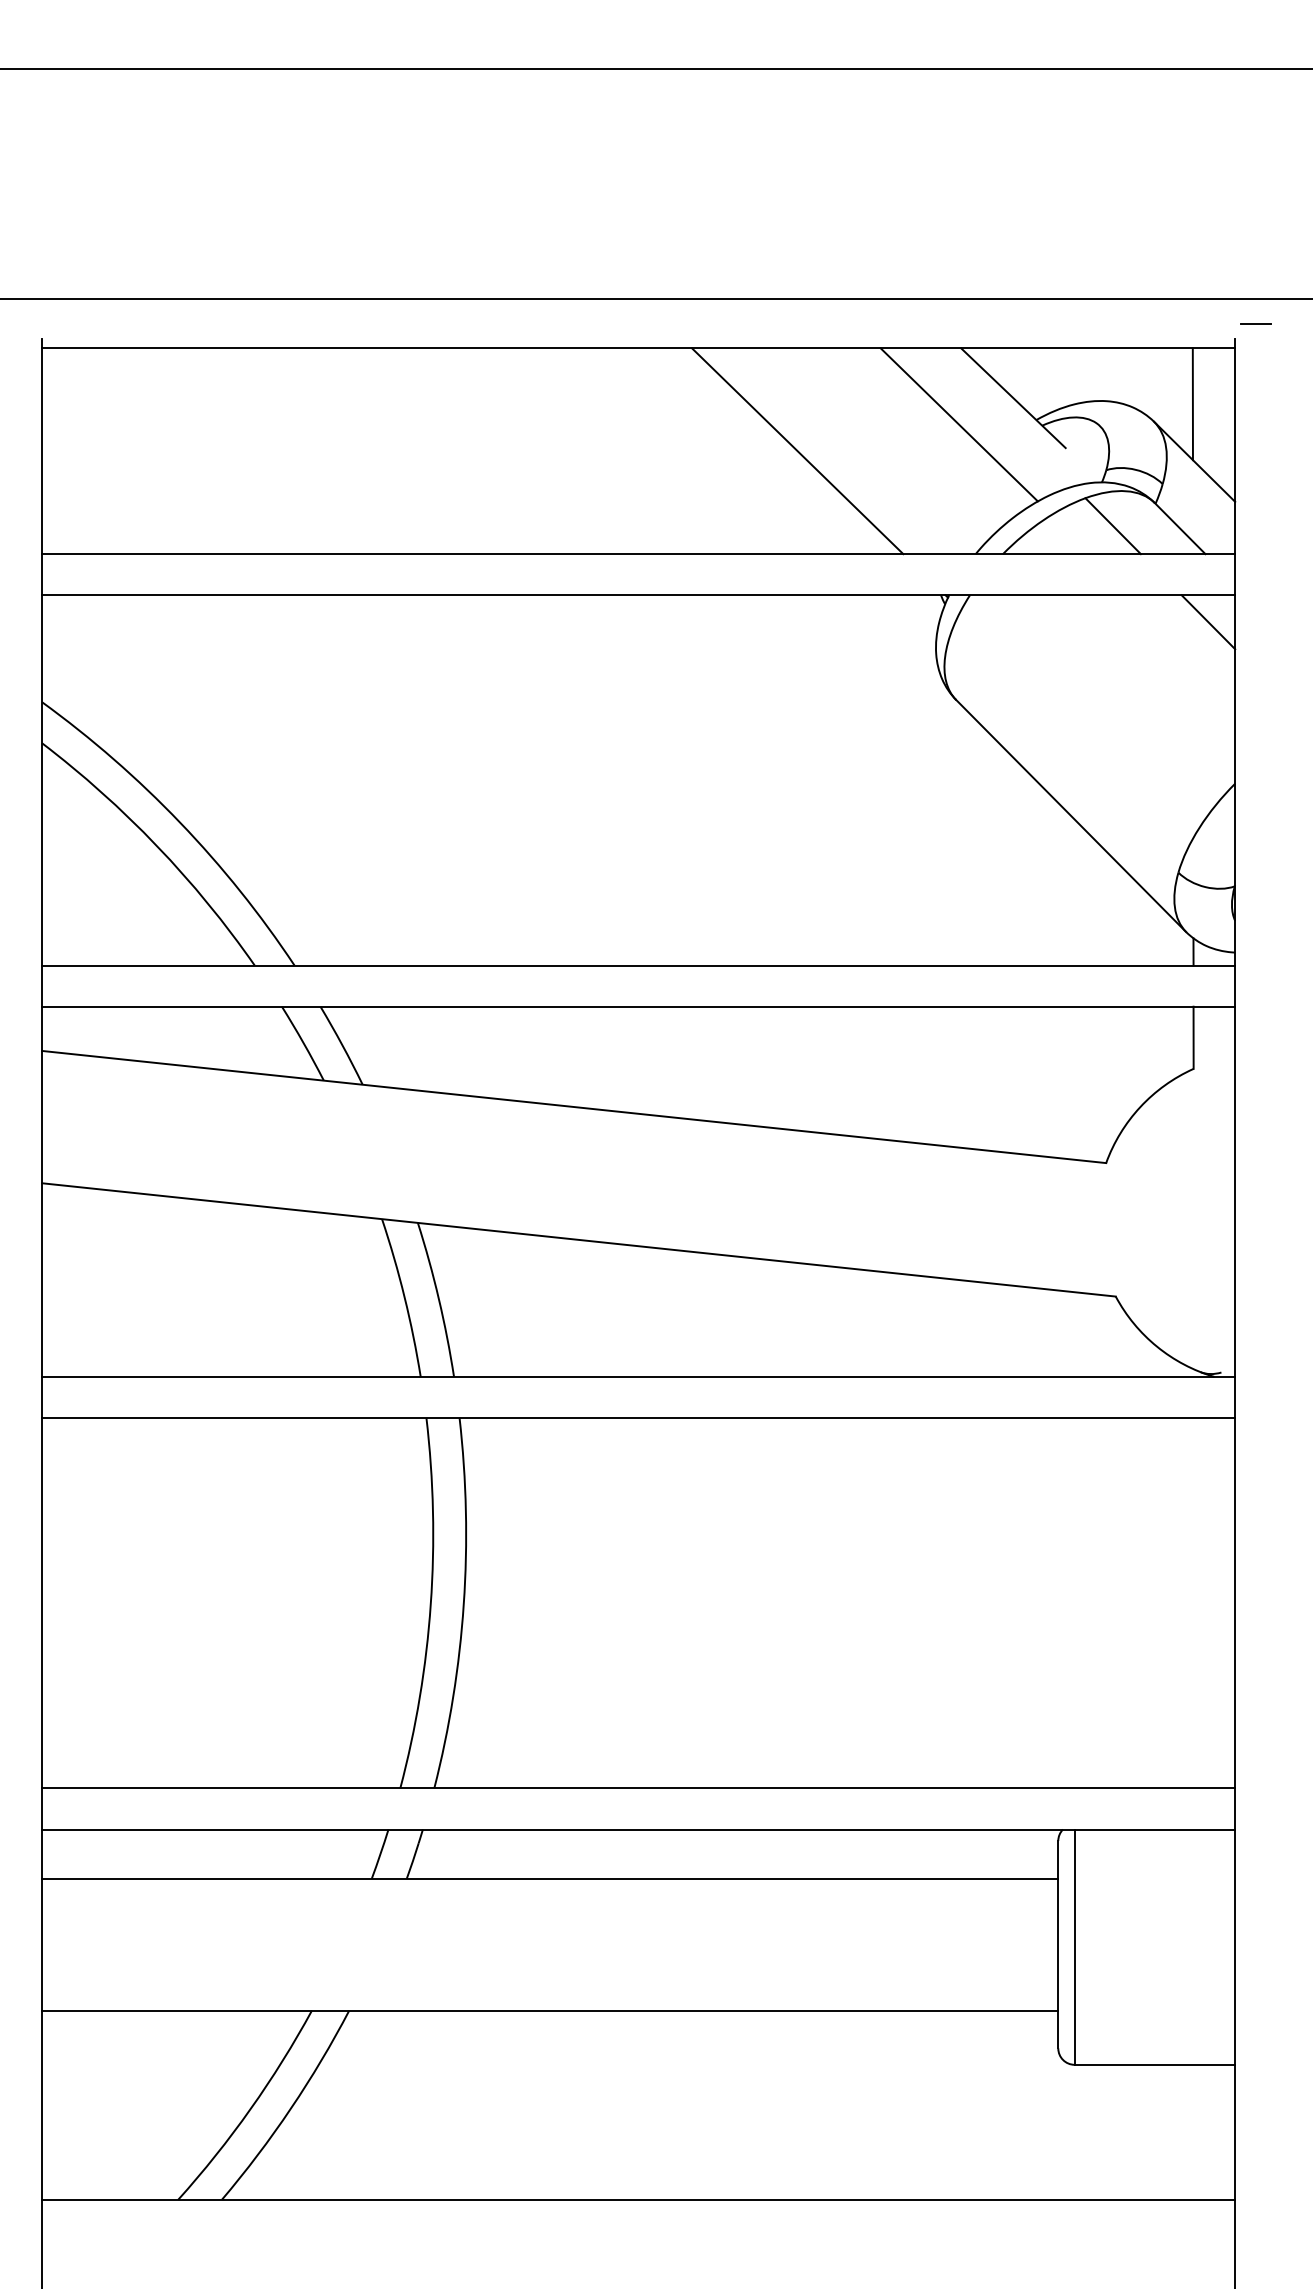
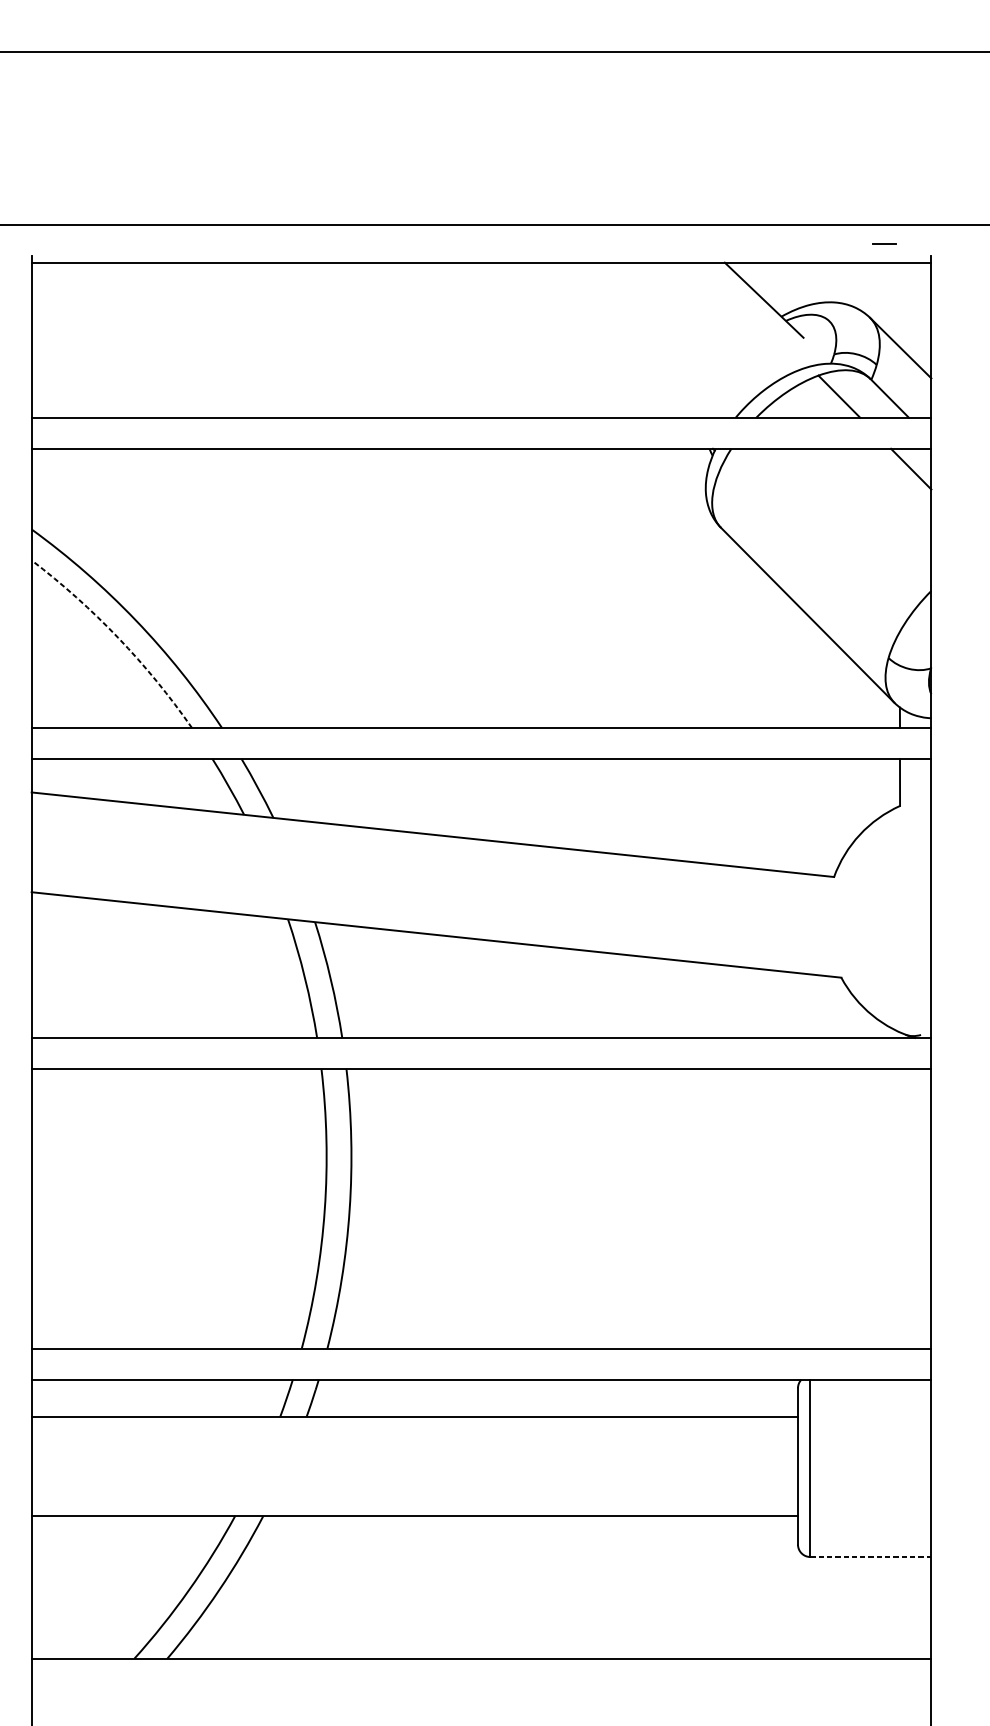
line: (1255, 323) -> (884, 243), moved
line: (1192, 404) -> (899, 304), removed
line: (958, 424) -> (722, 320), removed
line: (797, 451) -> (601, 340), removed
arc: (157, 846) -> (118, 638), solid -> dashed
line: (1155, 2064) -> (871, 1556), solid -> dashed

